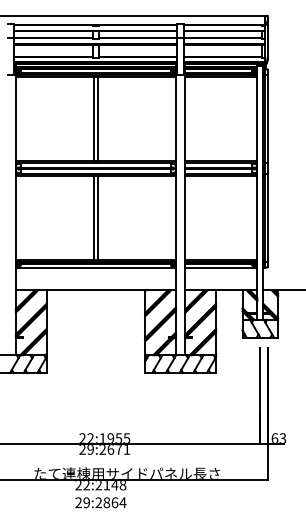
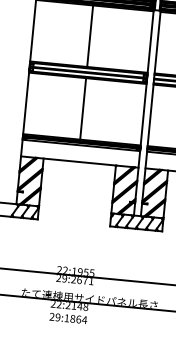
line: (98, 118) -> (93, 36), removed
line: (98, 217) -> (86, 108), removed
text: (98, 502) -> (66, 318), 29:2864 -> 29:1864

